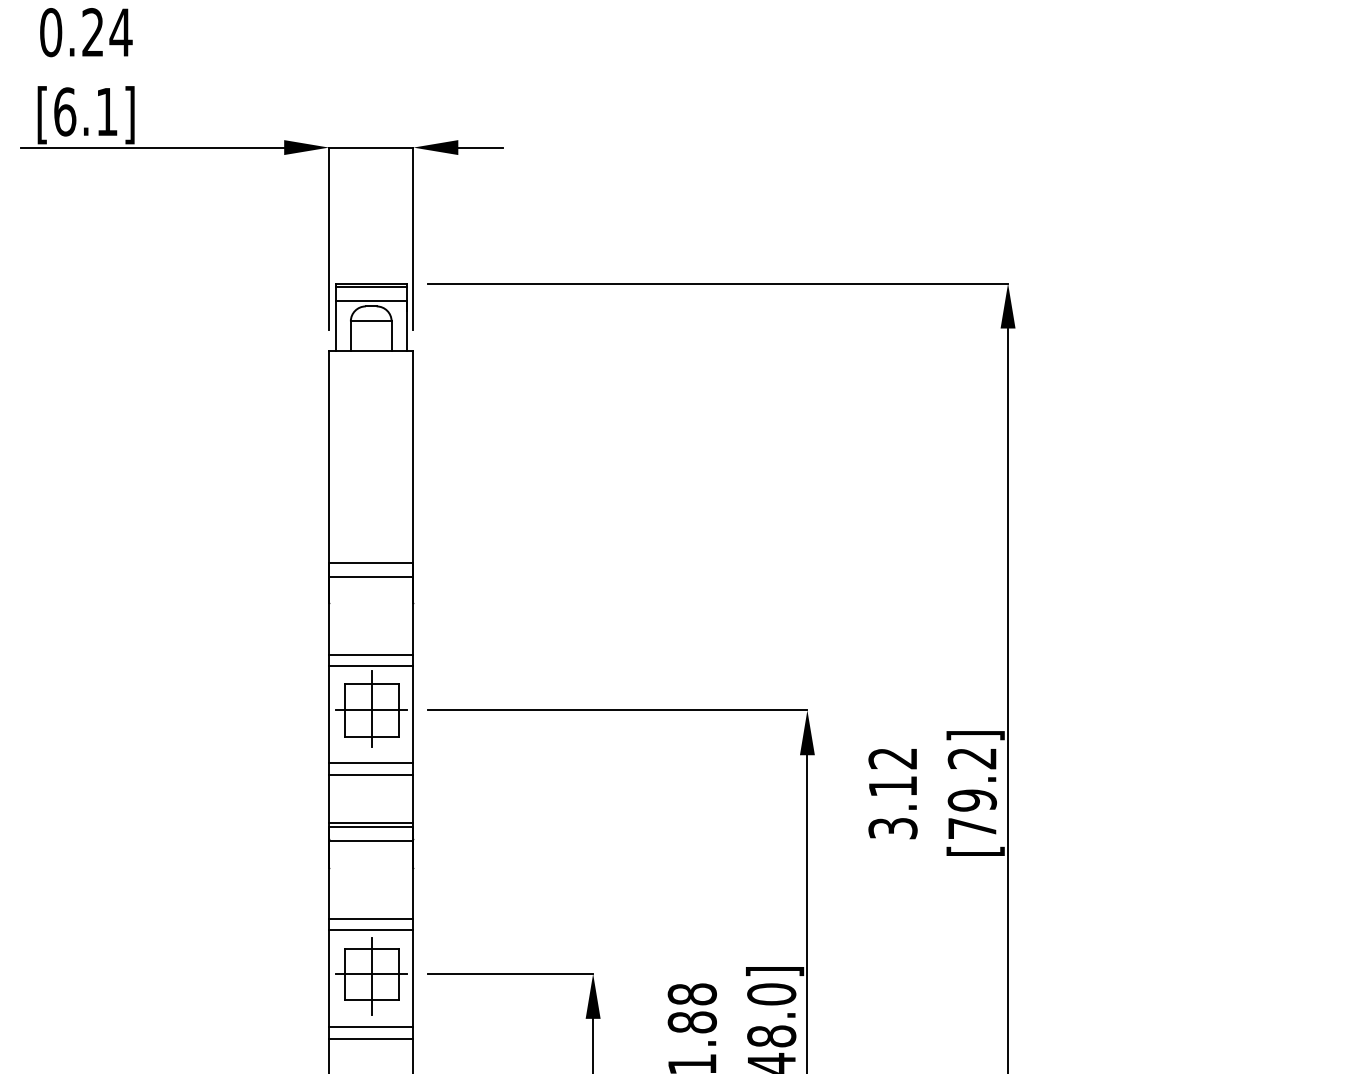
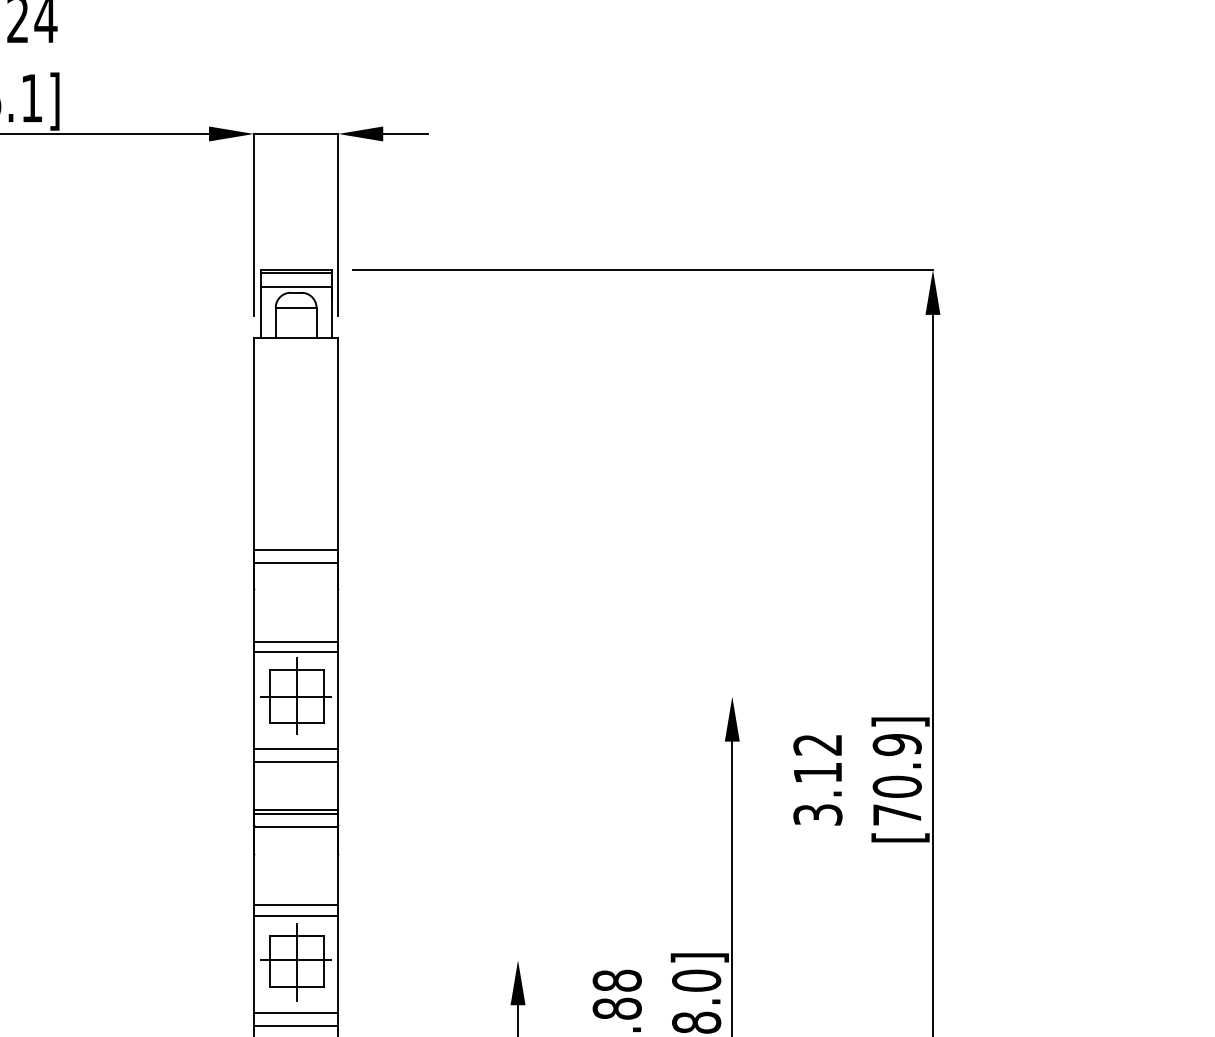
line: (617, 710) -> (542, 696), removed
text: (972, 779) -> (897, 765), [79.2] -> [70.9]
line: (510, 973) -> (435, 959), removed

